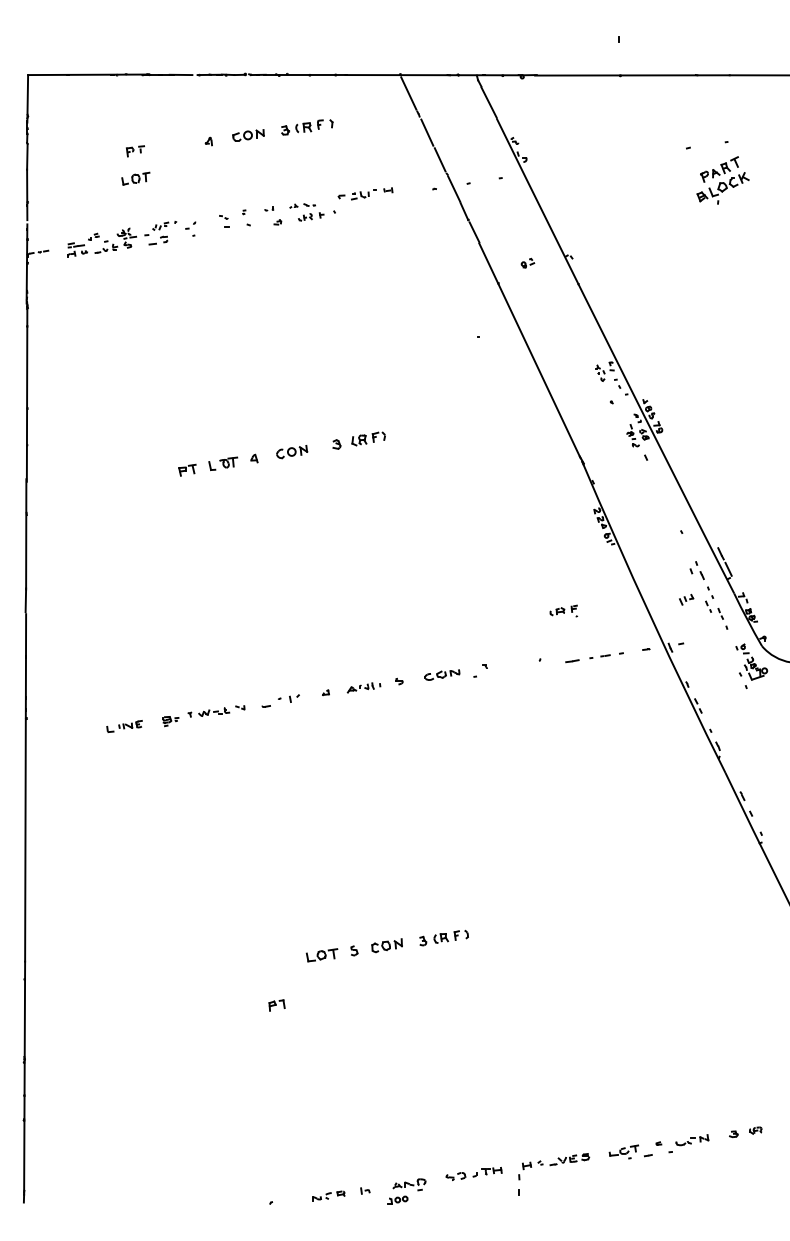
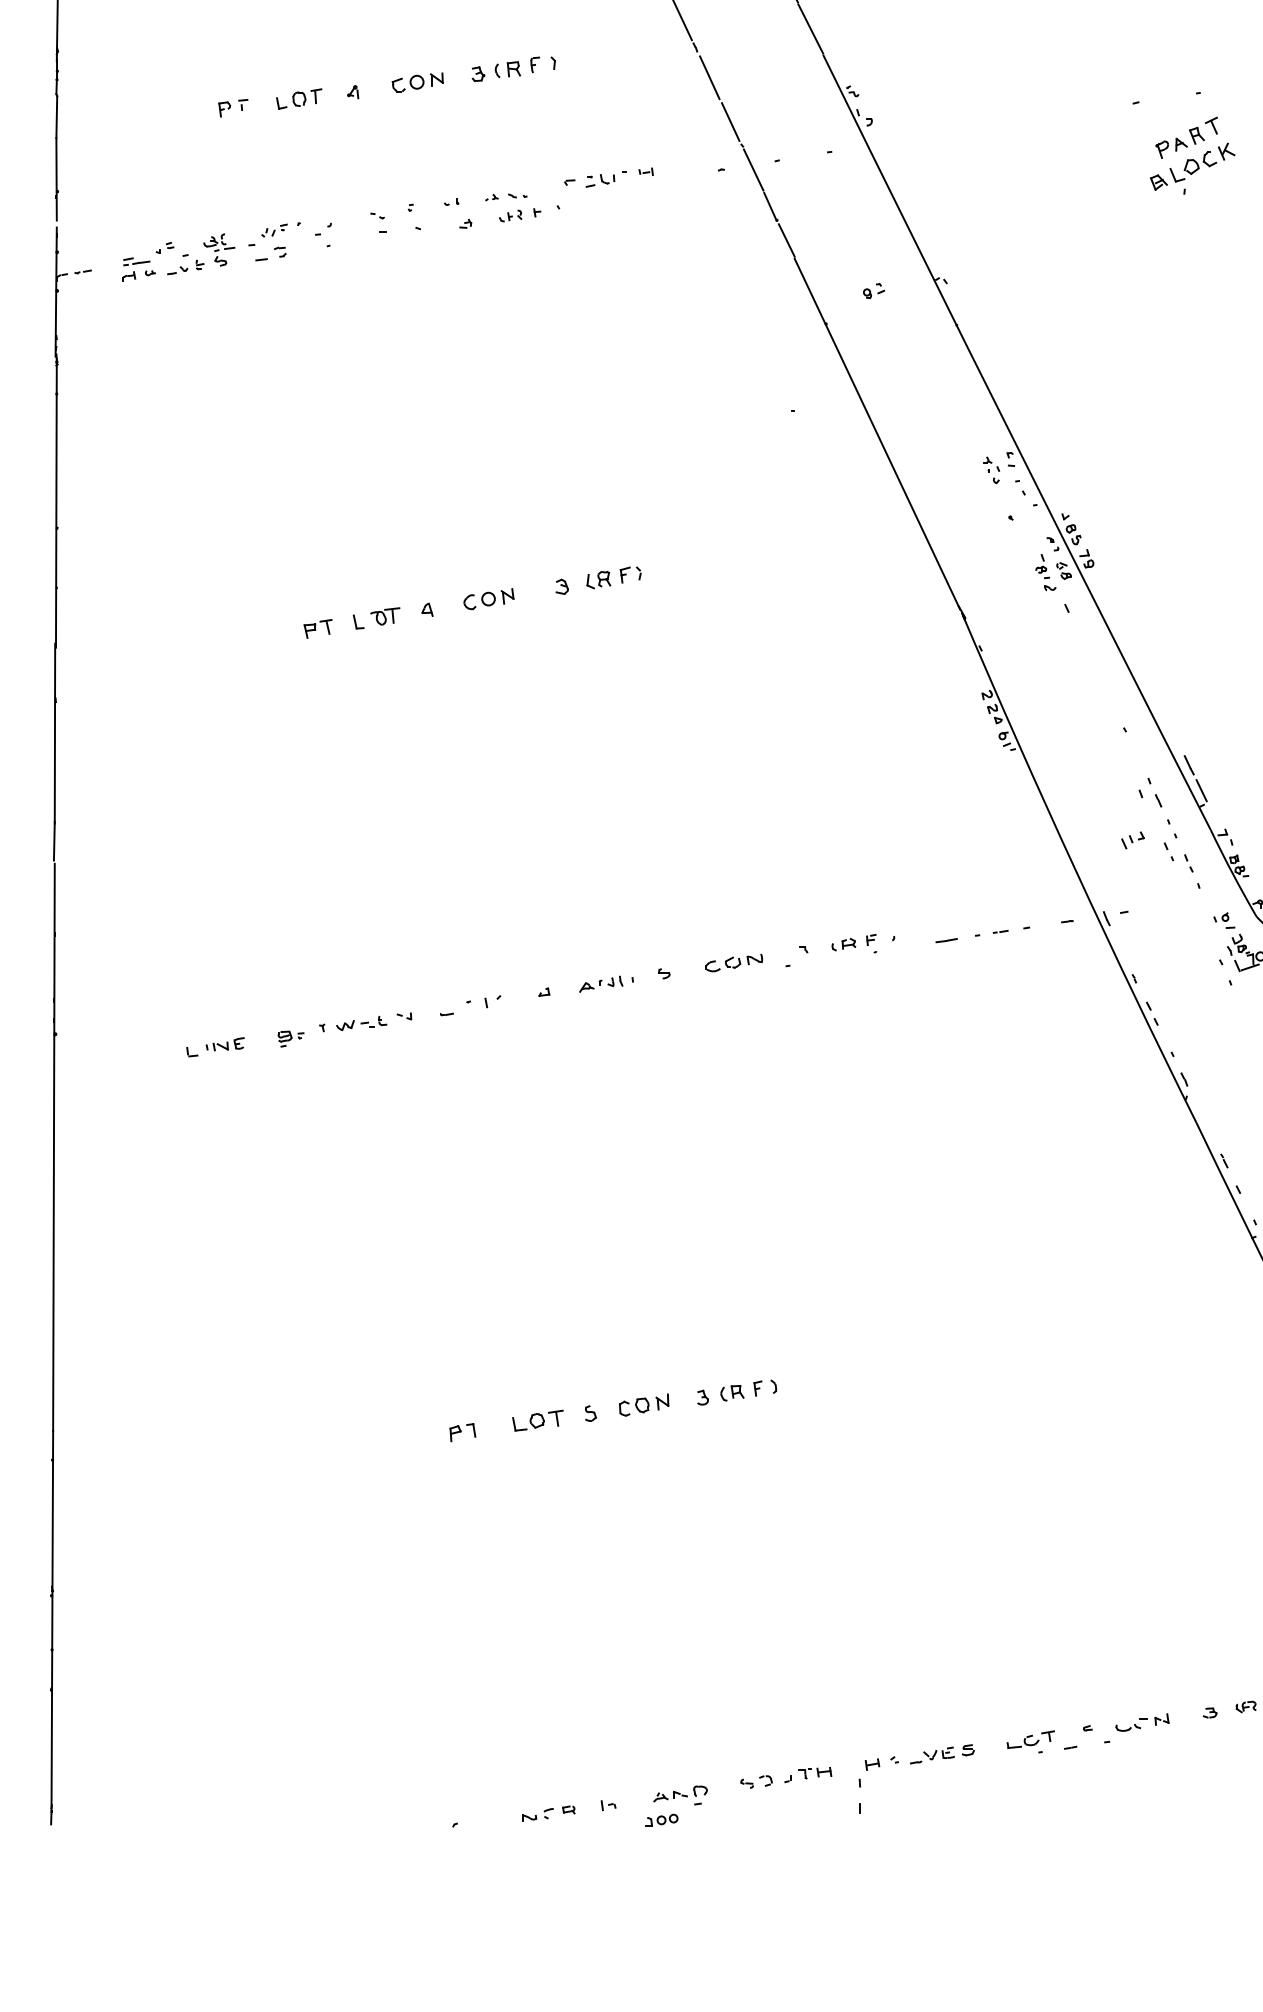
part: (135, 178) -> (298, 98), moved
part: (563, 610) -> (853, 942), moved
part: (276, 1005) -> (461, 1432), moved

